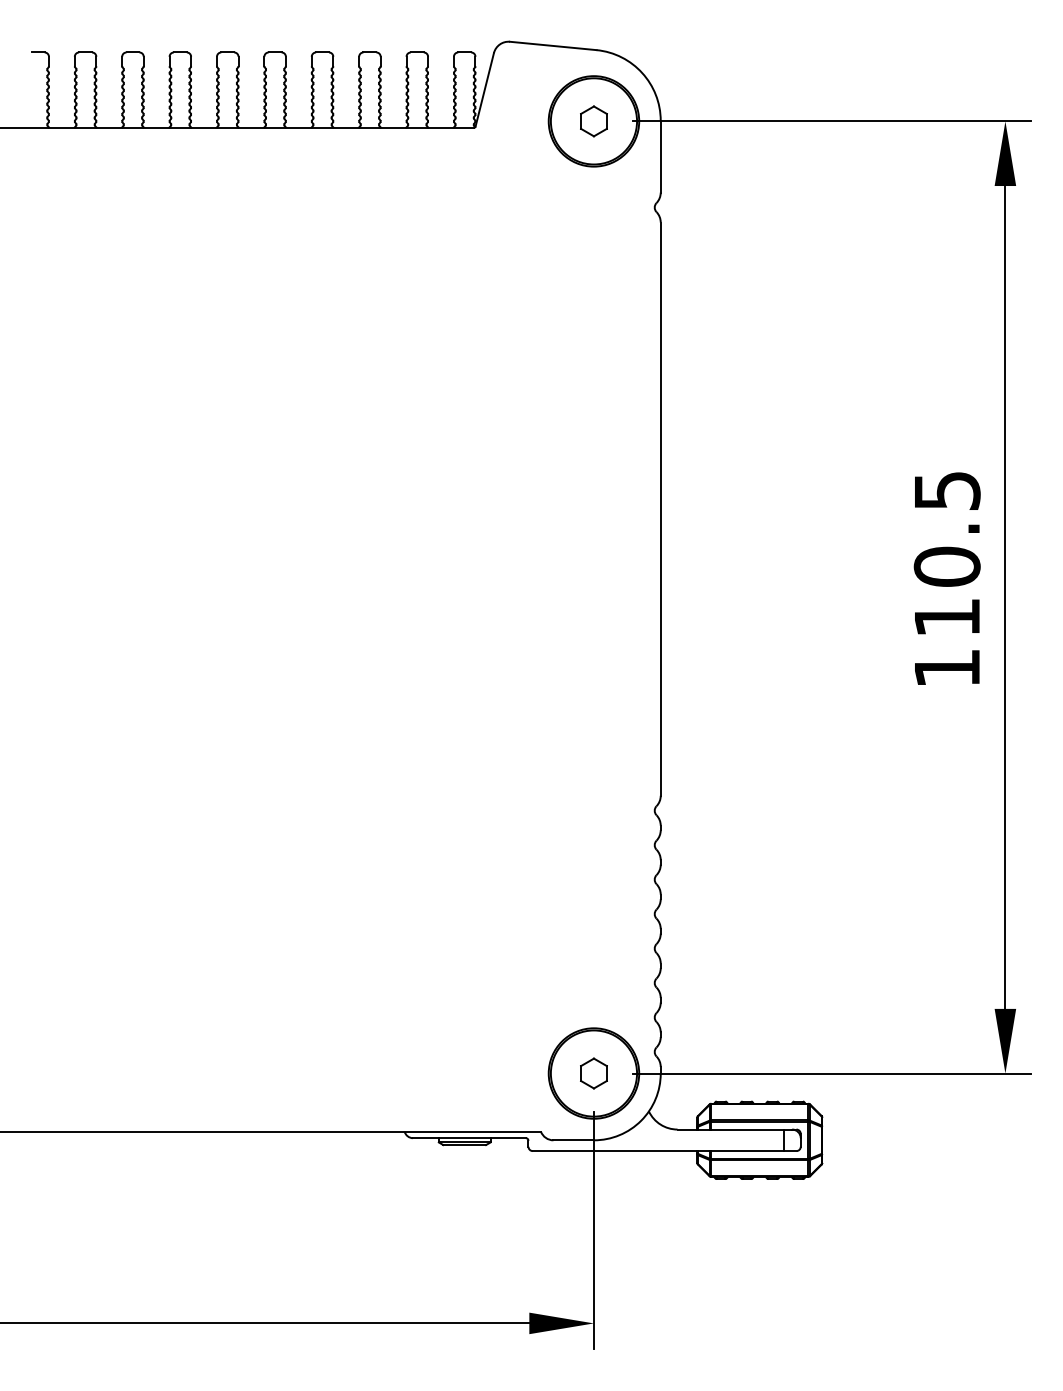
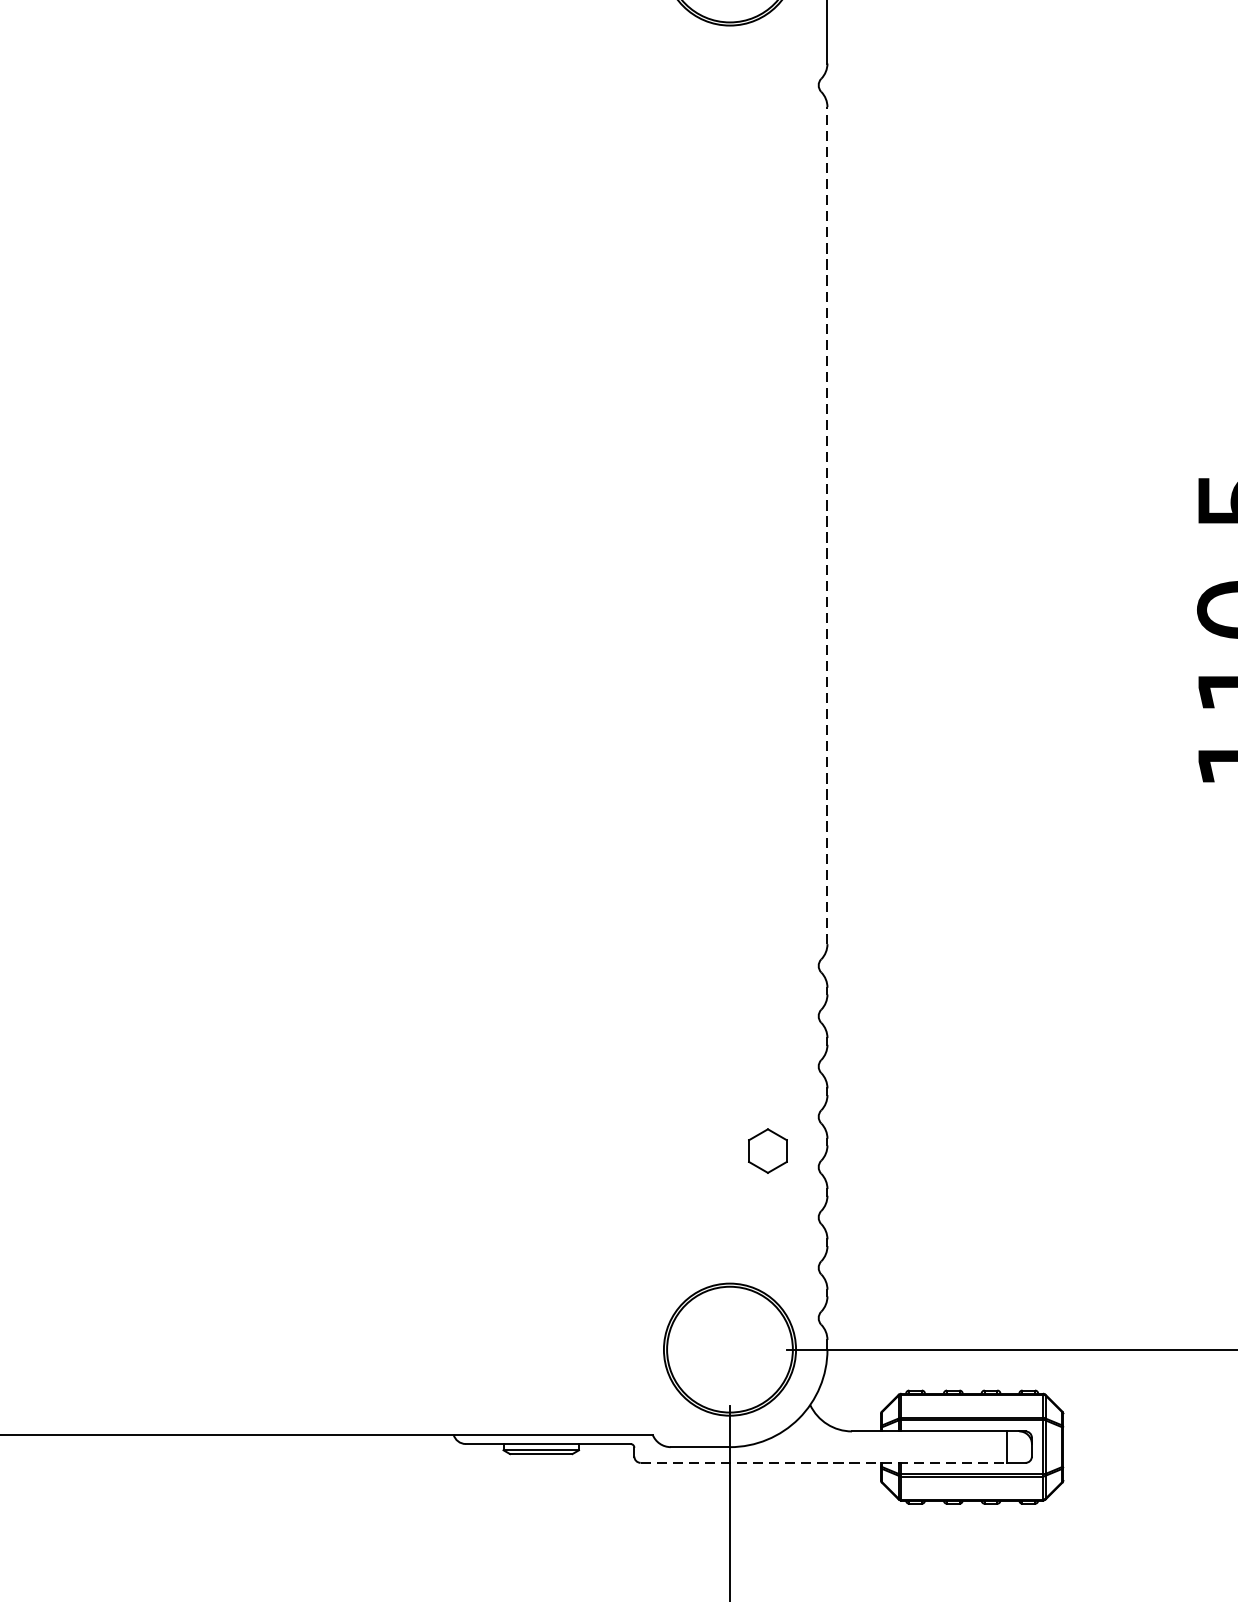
line: (660, 509) -> (827, 526), solid -> dashed
part: (593, 1073) -> (767, 1151), moved
line: (658, 1151) -> (824, 1463), solid -> dashed

